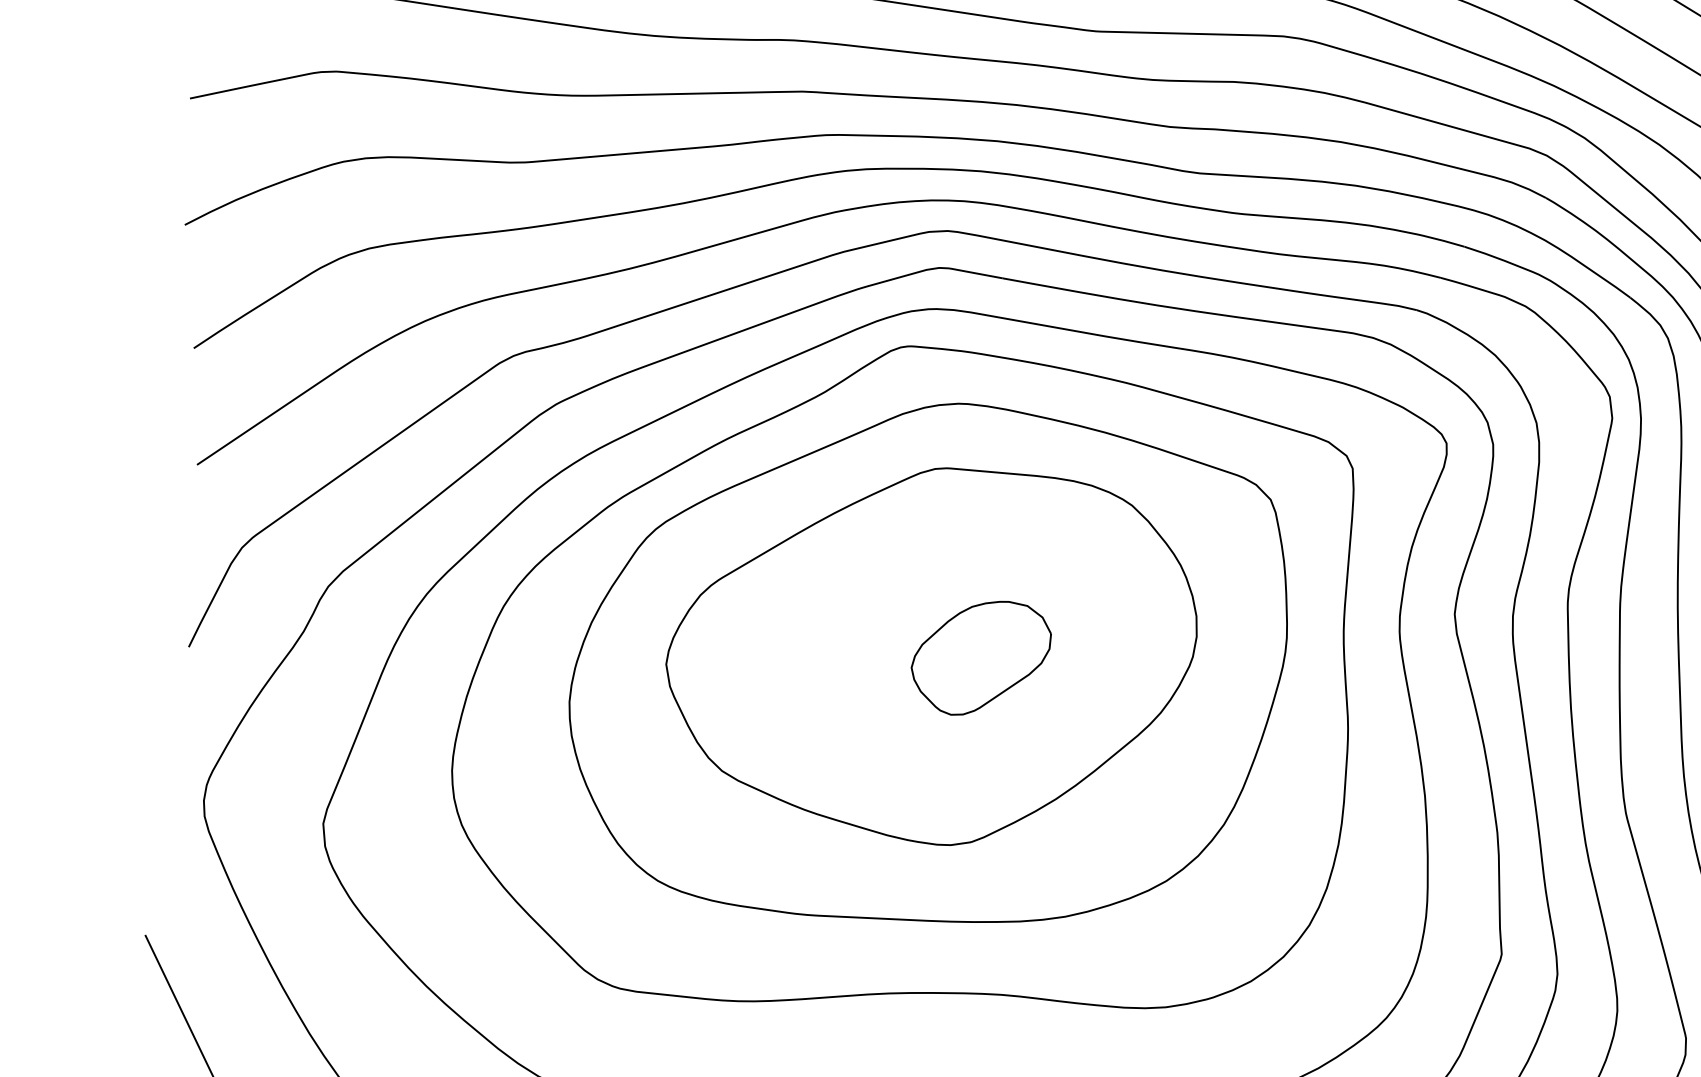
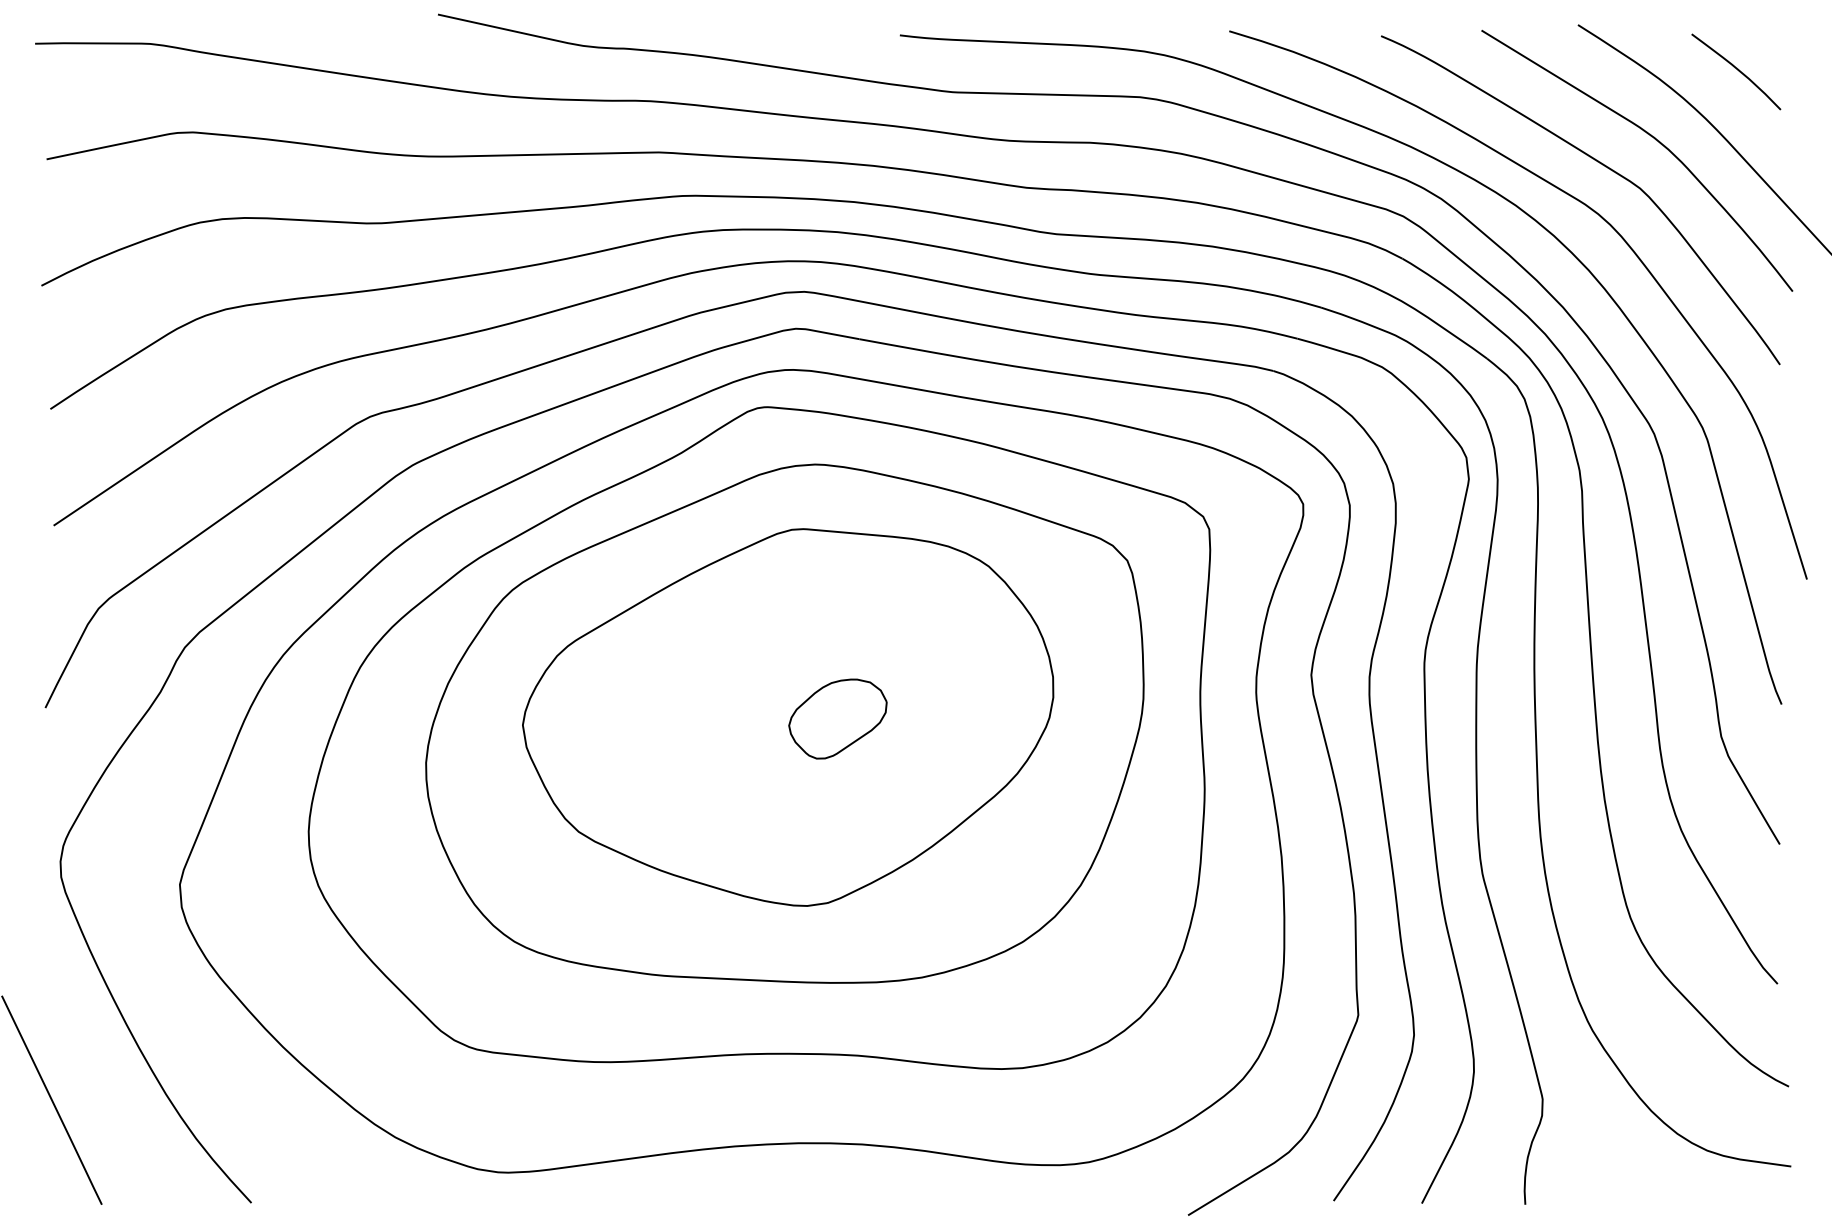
part: (980, 657) -> (837, 718), size x0.7

